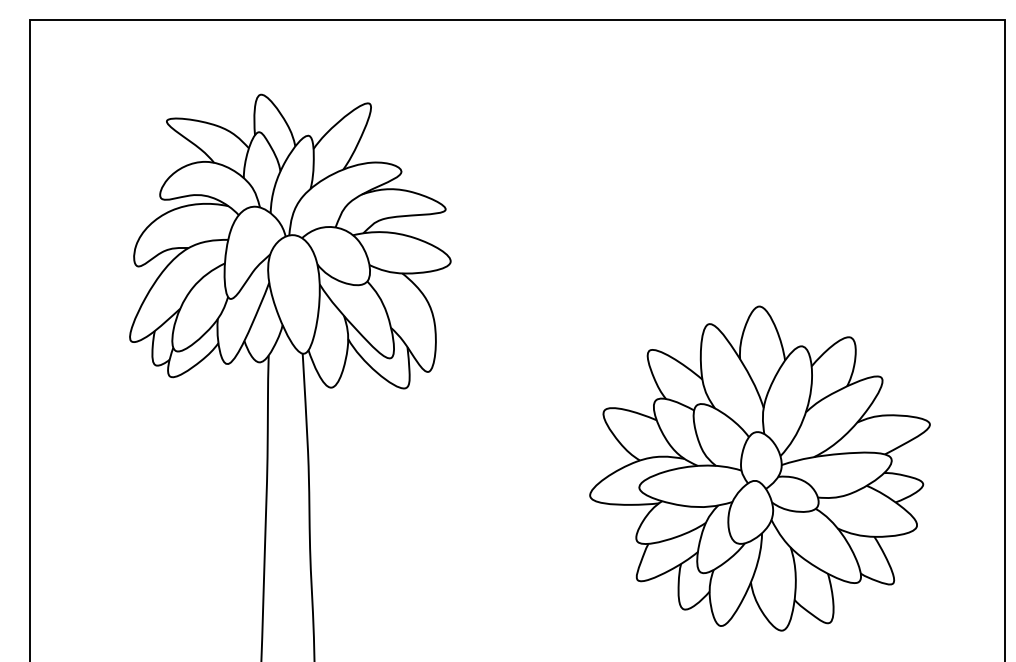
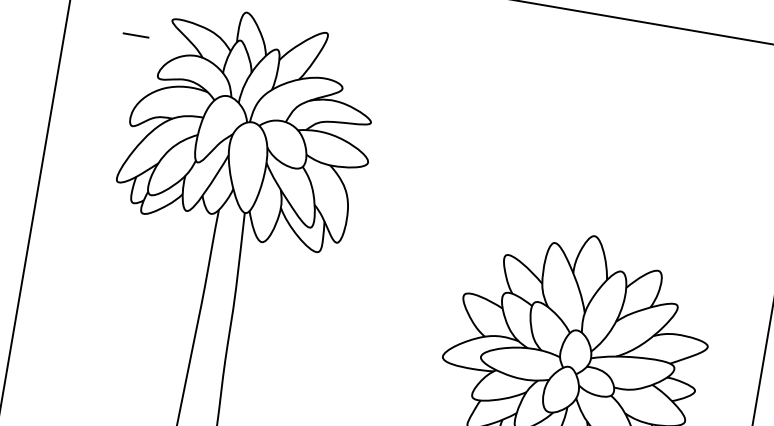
line: (123, 148) -> (136, 35), added

